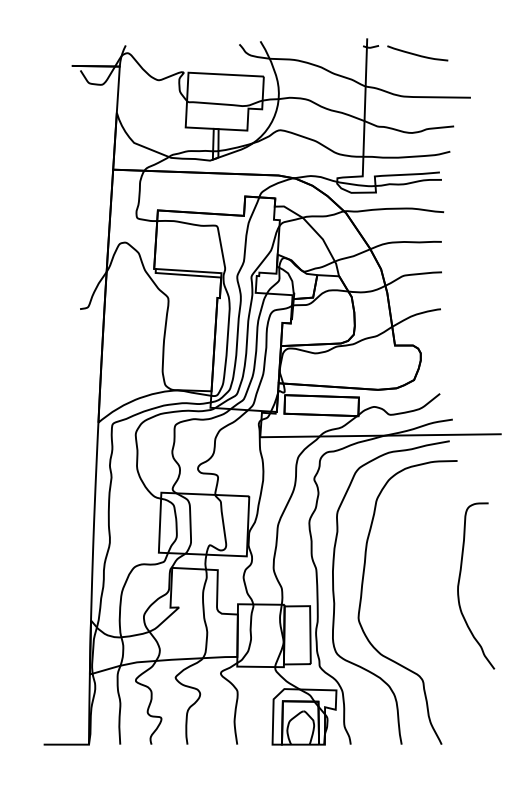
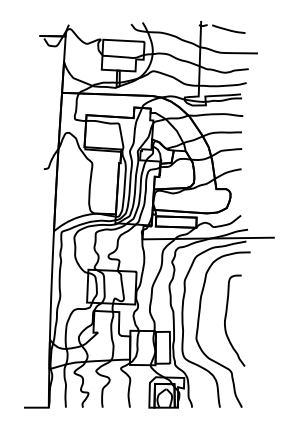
curve: (460, 583) -> (226, 319), moved

